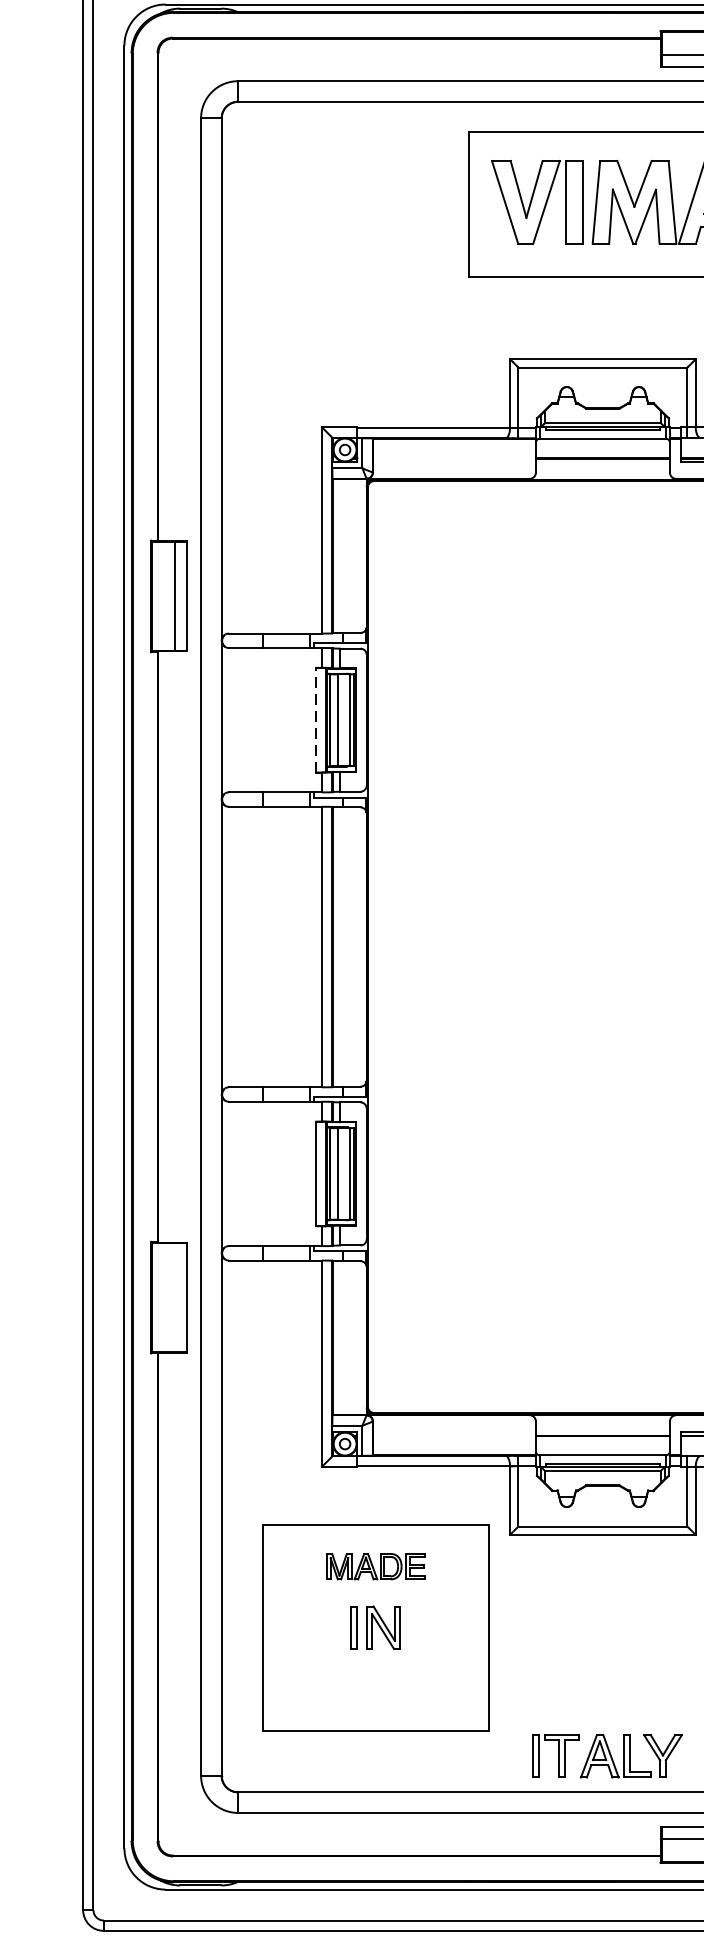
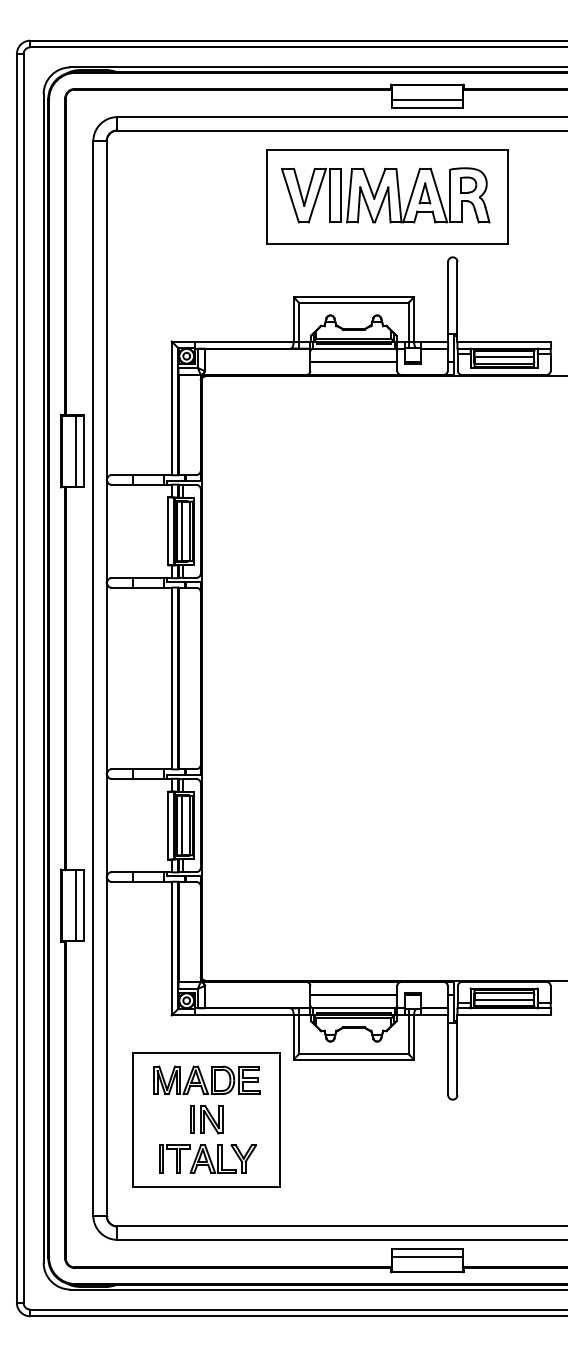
line: (315, 720) -> (167, 531), dashed -> solid
line: (175, 1297) -> (76, 905), added
part: (375, 1565) -> (206, 1079), size x1.67
part: (608, 1755) -> (208, 1158), moved

